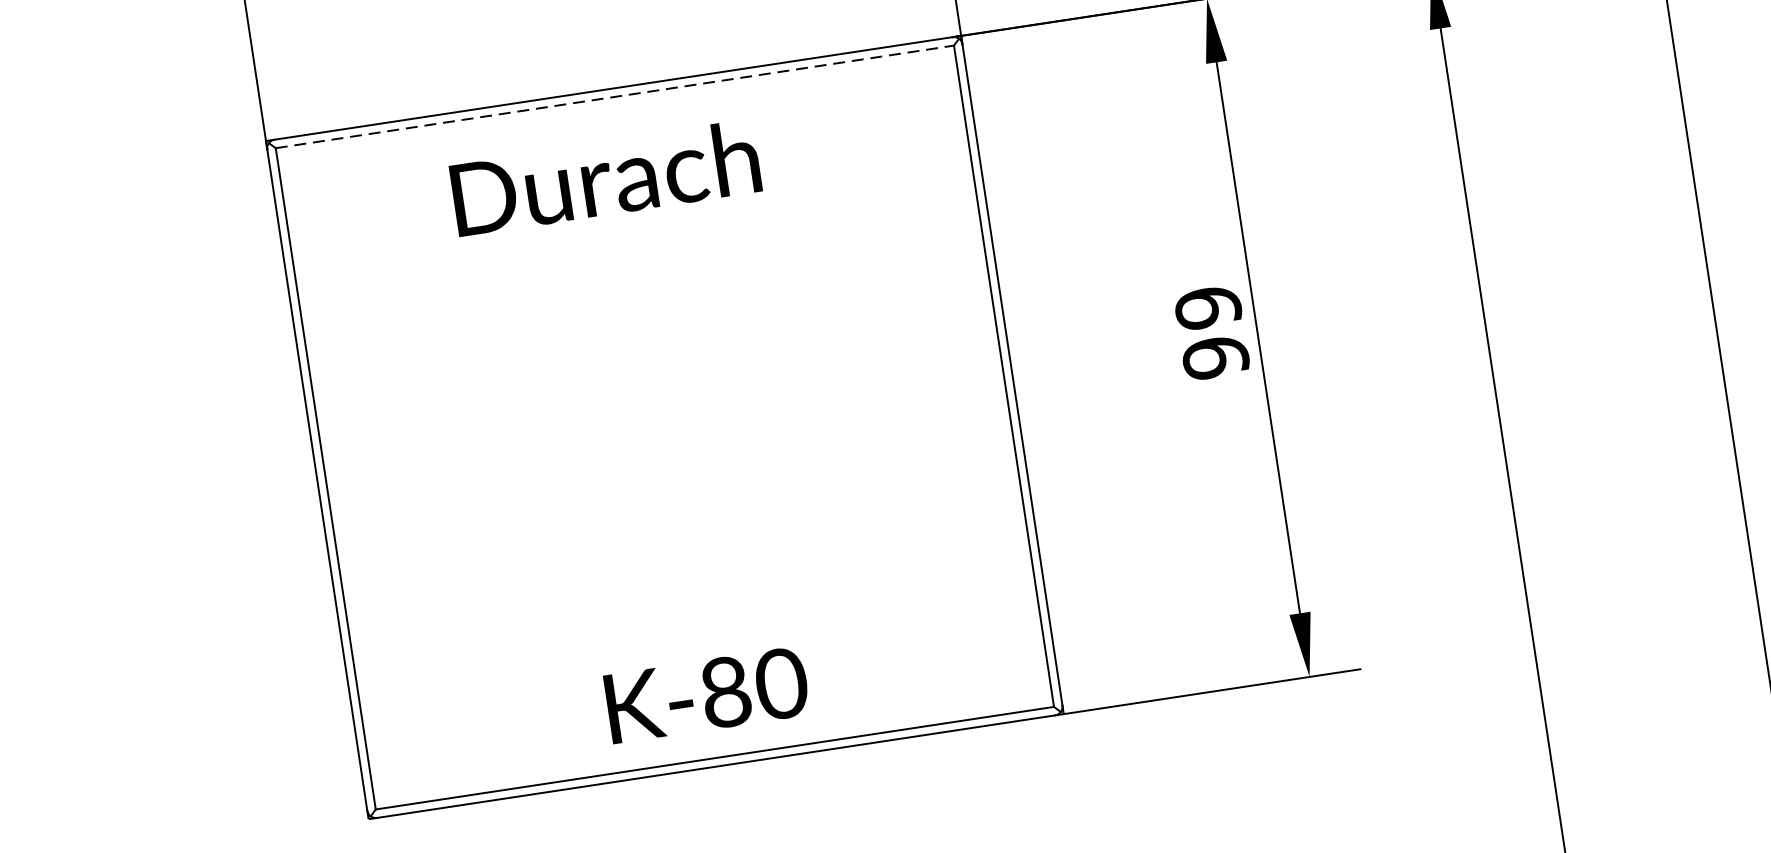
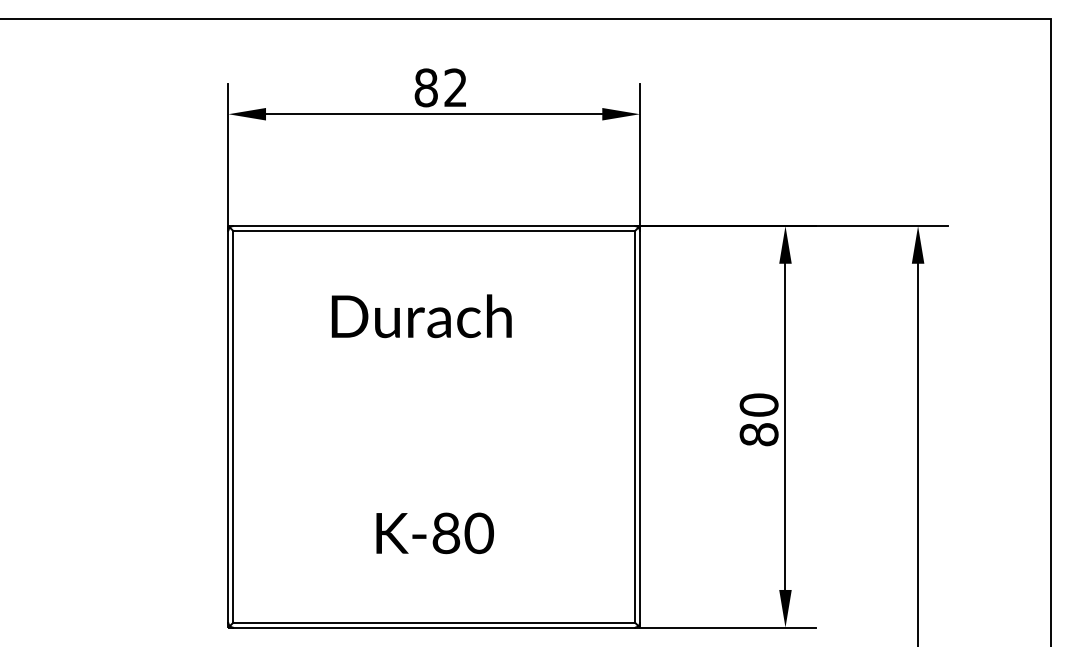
line: (615, 97) -> (434, 231), dashed -> solid
text: (605, 178) -> (421, 316), moved
text: (1210, 332) -> (758, 419), 99 -> 80
text: (705, 695) -> (434, 533), moved

